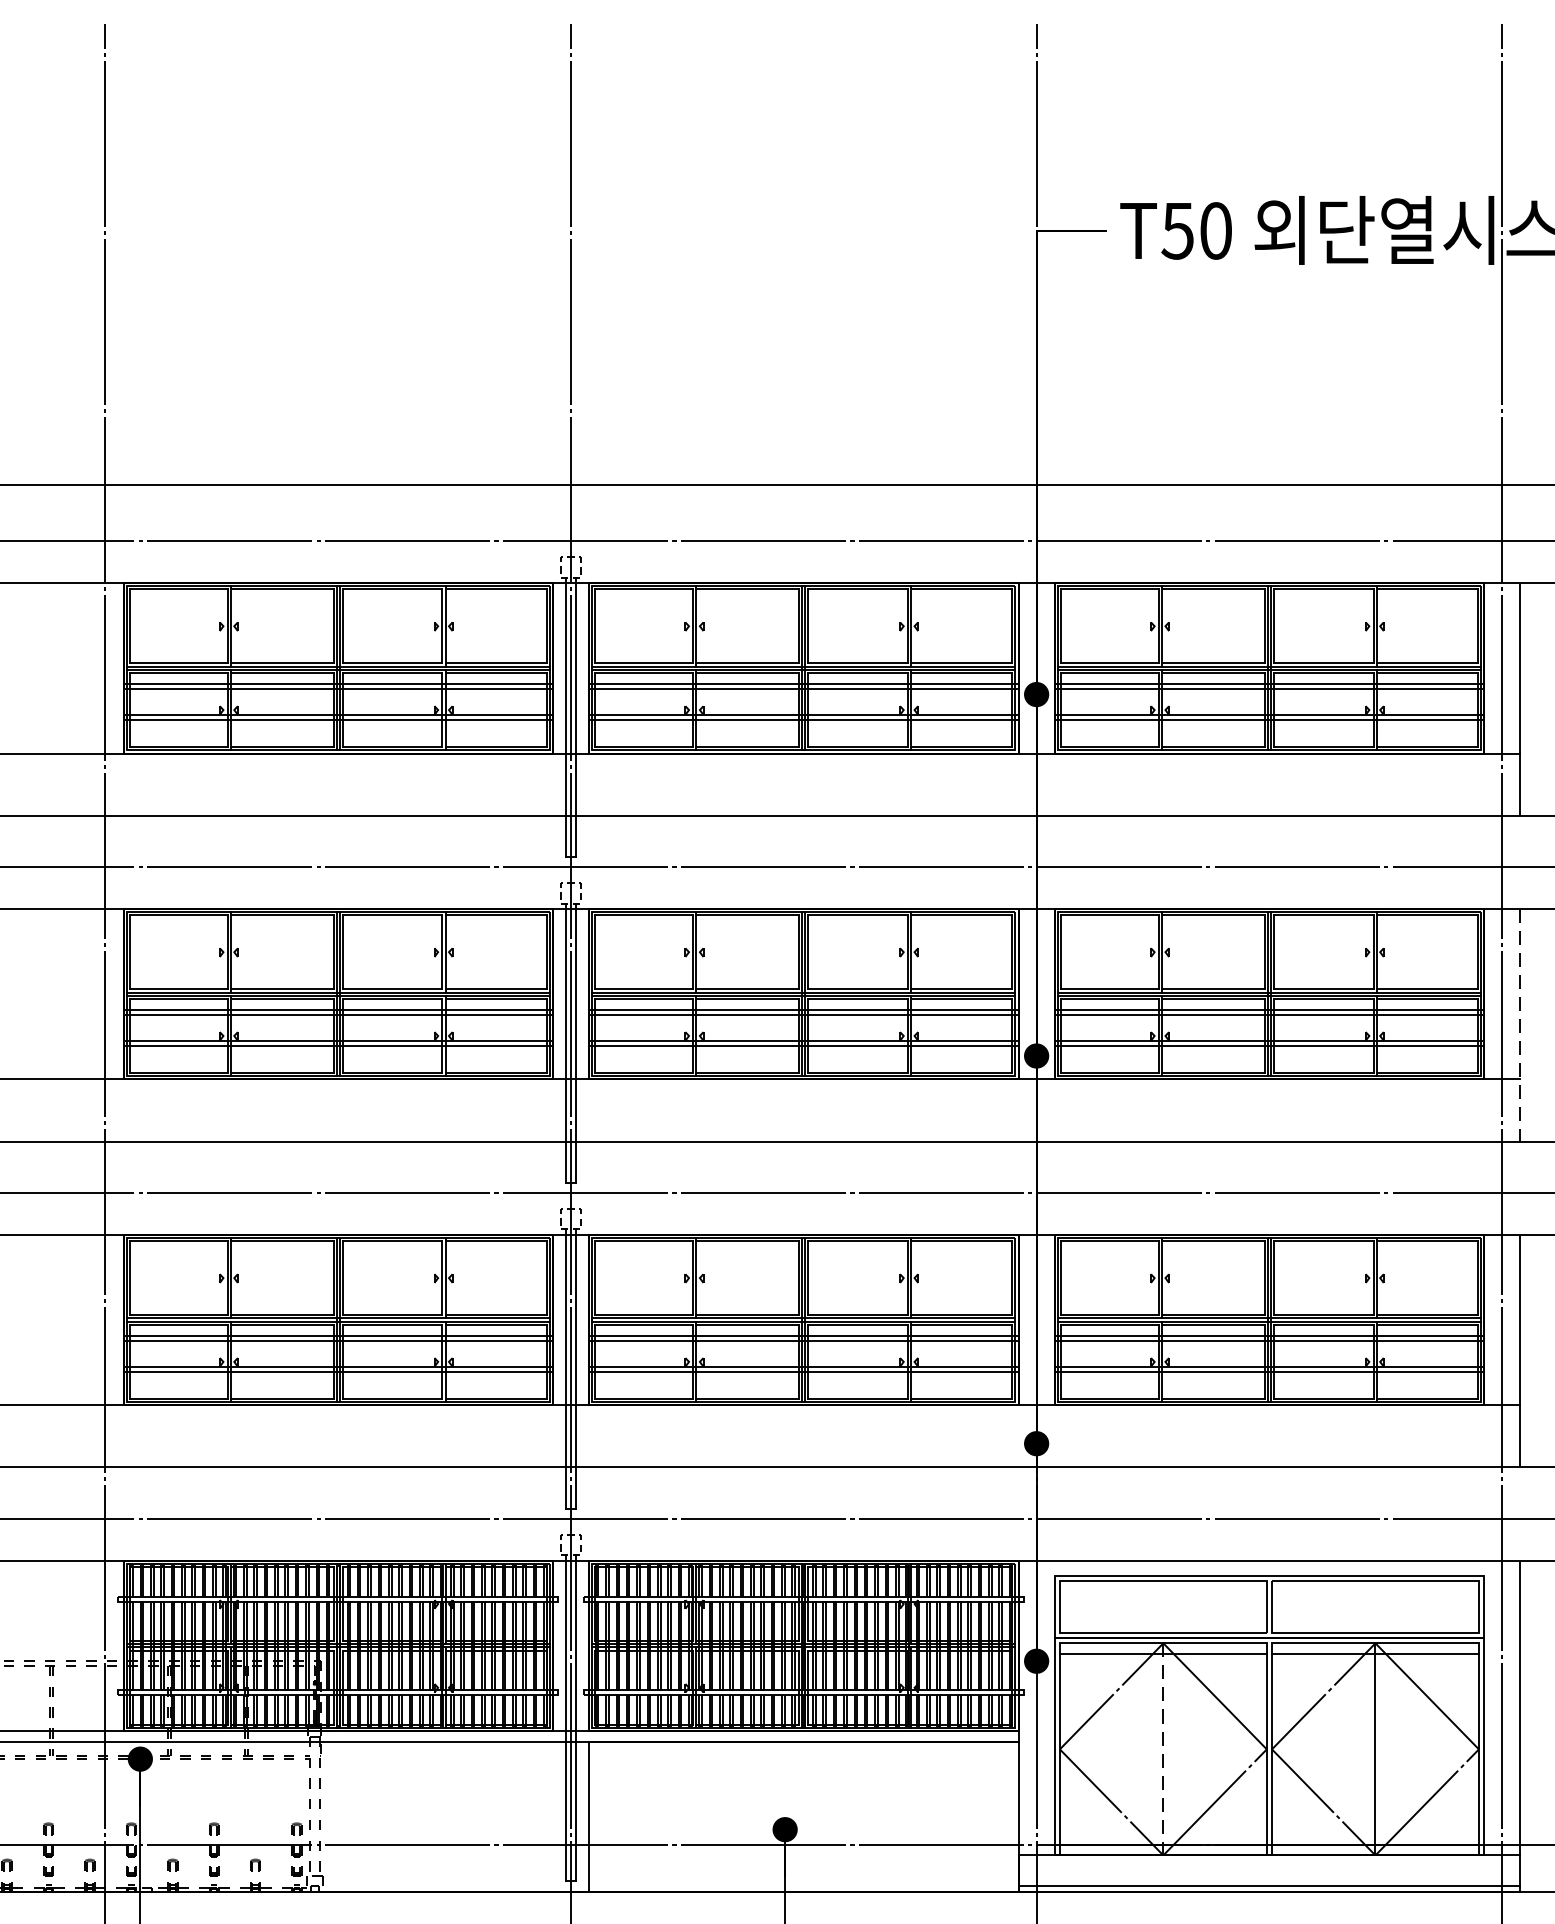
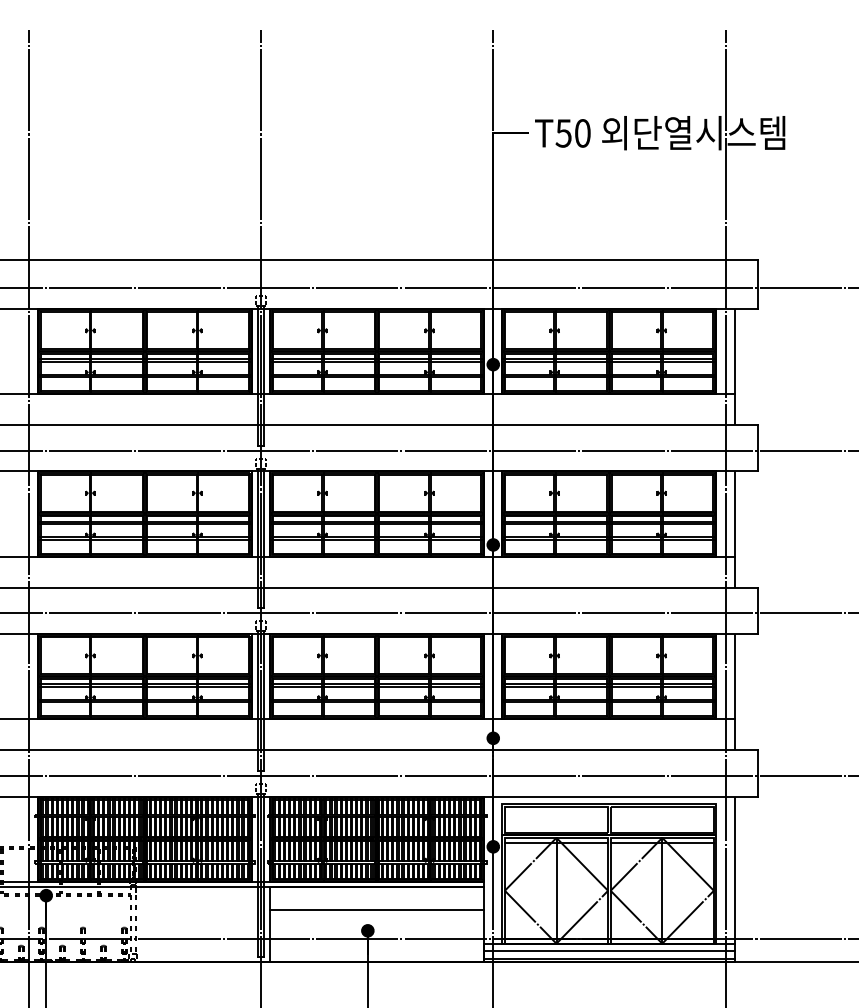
line: (1520, 1027) -> (734, 530), dashed -> solid
line: (1163, 1748) -> (556, 890), dashed -> solid
line: (804, 1788) -> (377, 910), added
line: (1269, 1871) -> (609, 951), added

